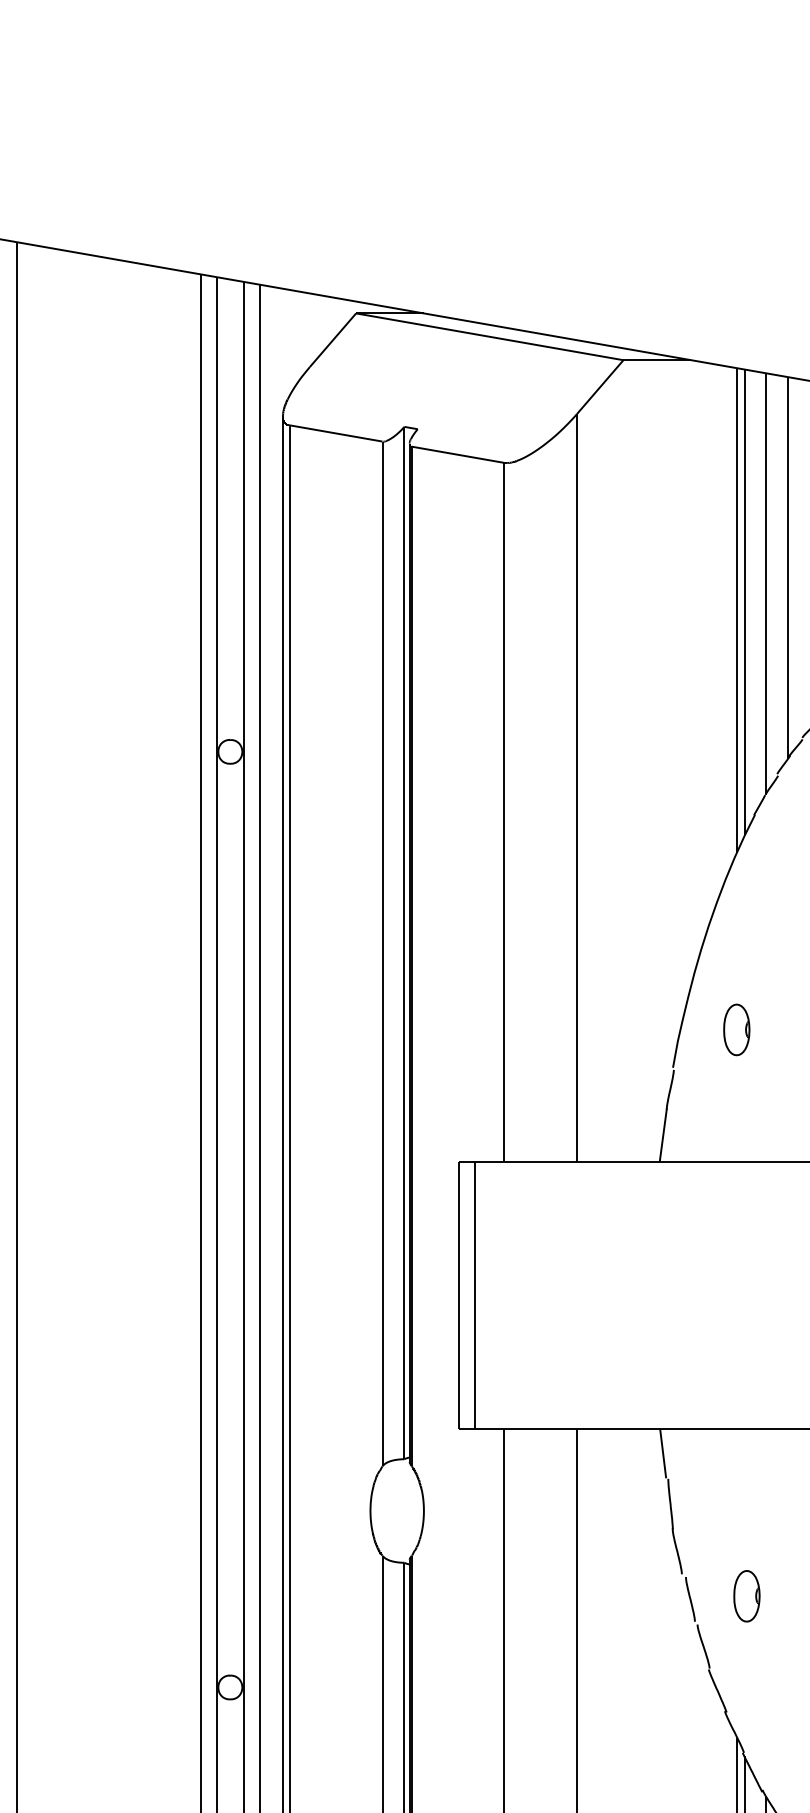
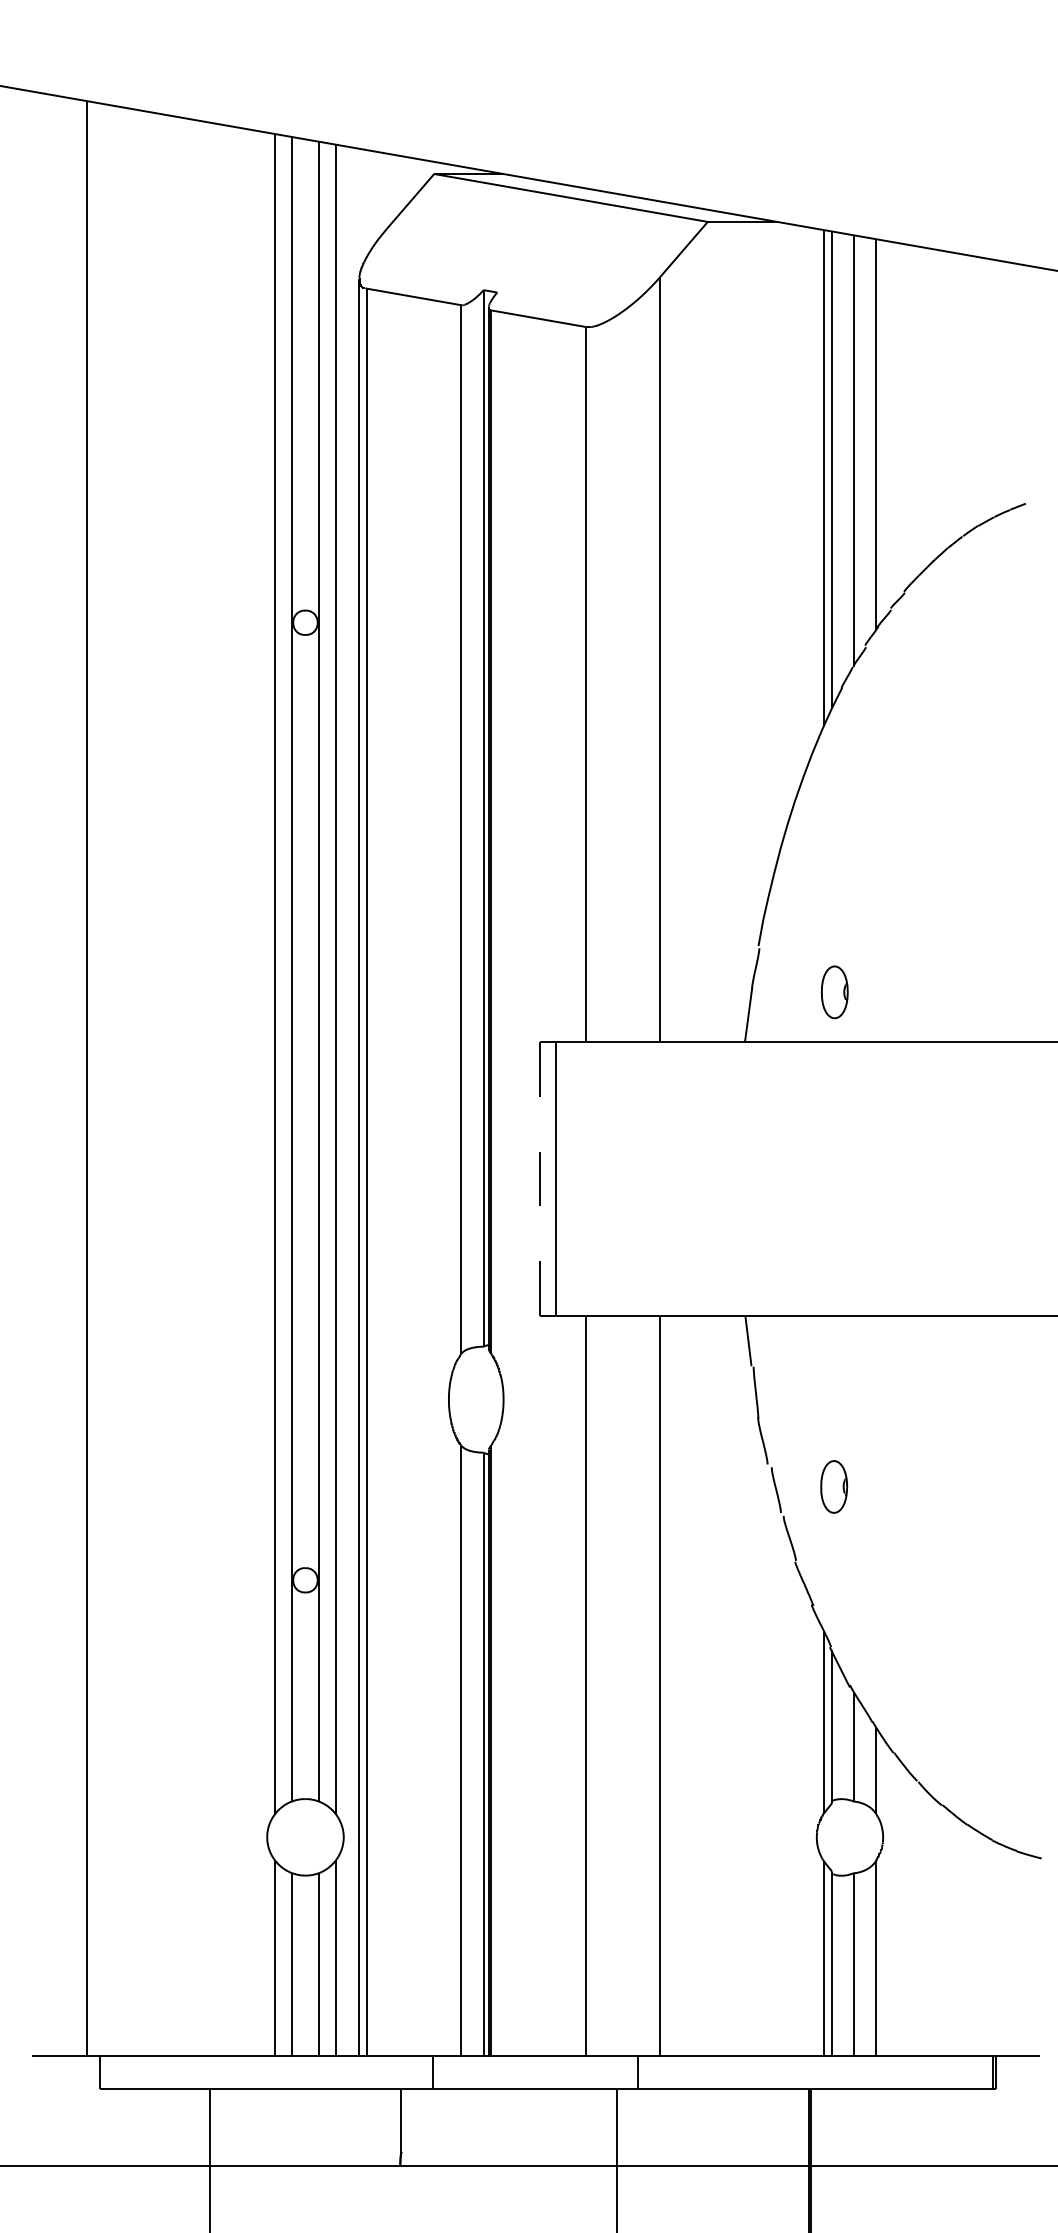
part: (736, 1030) -> (834, 992), moved
line: (459, 1295) -> (539, 1179), solid -> dashed

